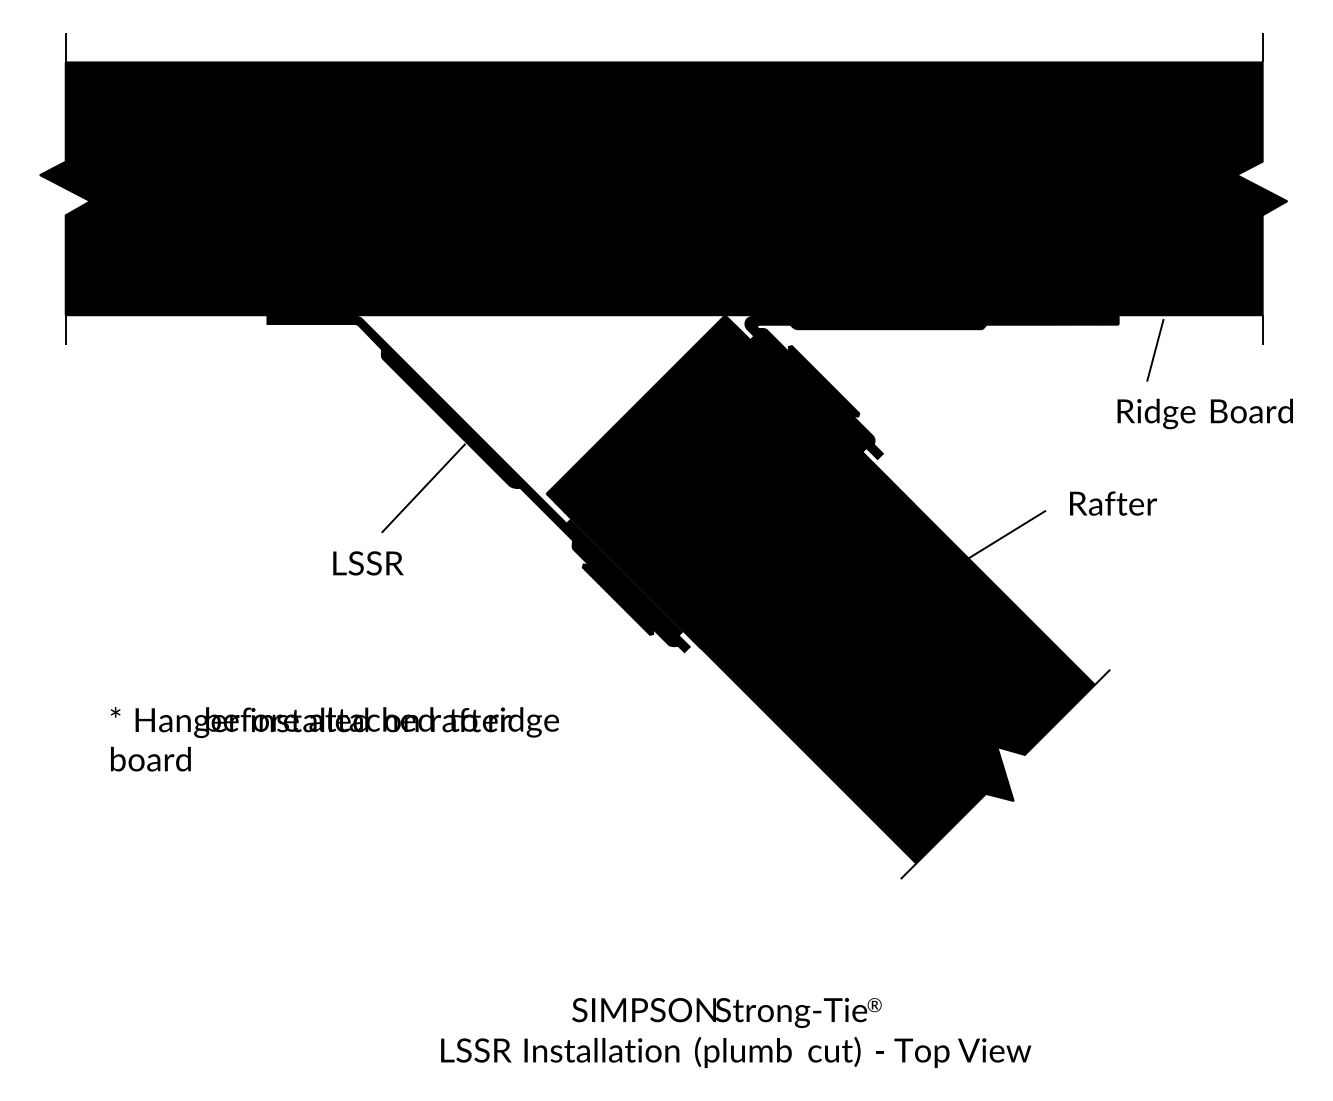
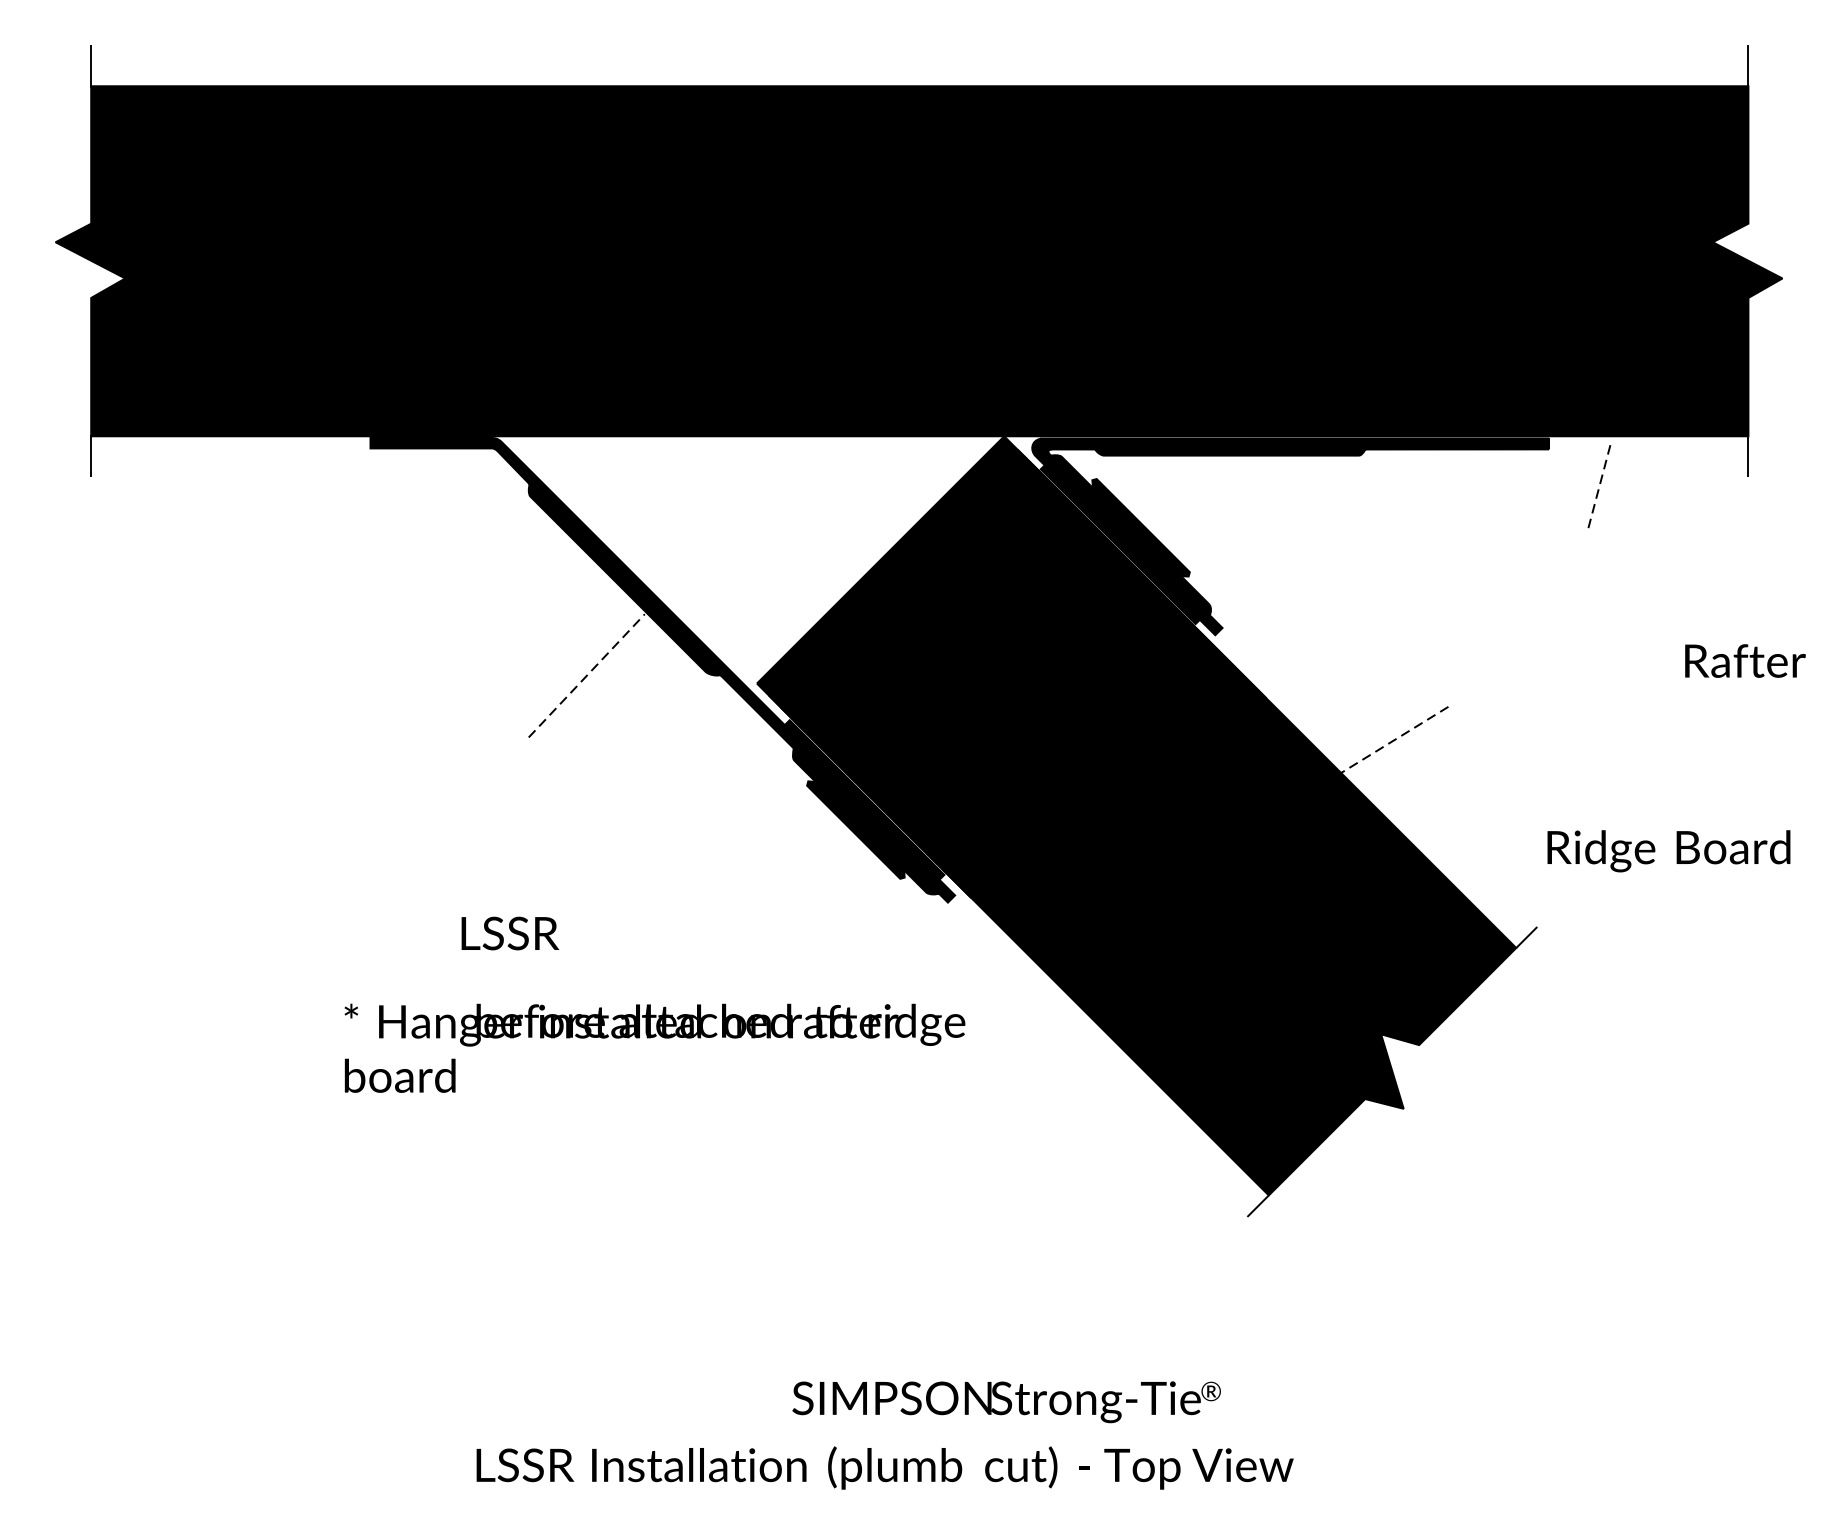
line: (1155, 349) -> (1600, 483), solid -> dashed
text: (1204, 413) -> (1667, 850), moved
line: (423, 487) -> (586, 674), solid -> dashed
text: (1113, 503) -> (1745, 660), moved
line: (1007, 534) -> (1395, 739), solid -> dashed
text: (368, 563) -> (510, 933), moved
text: (334, 739) -> (654, 1048), moved
text: (736, 1051) -> (885, 1466), moved

